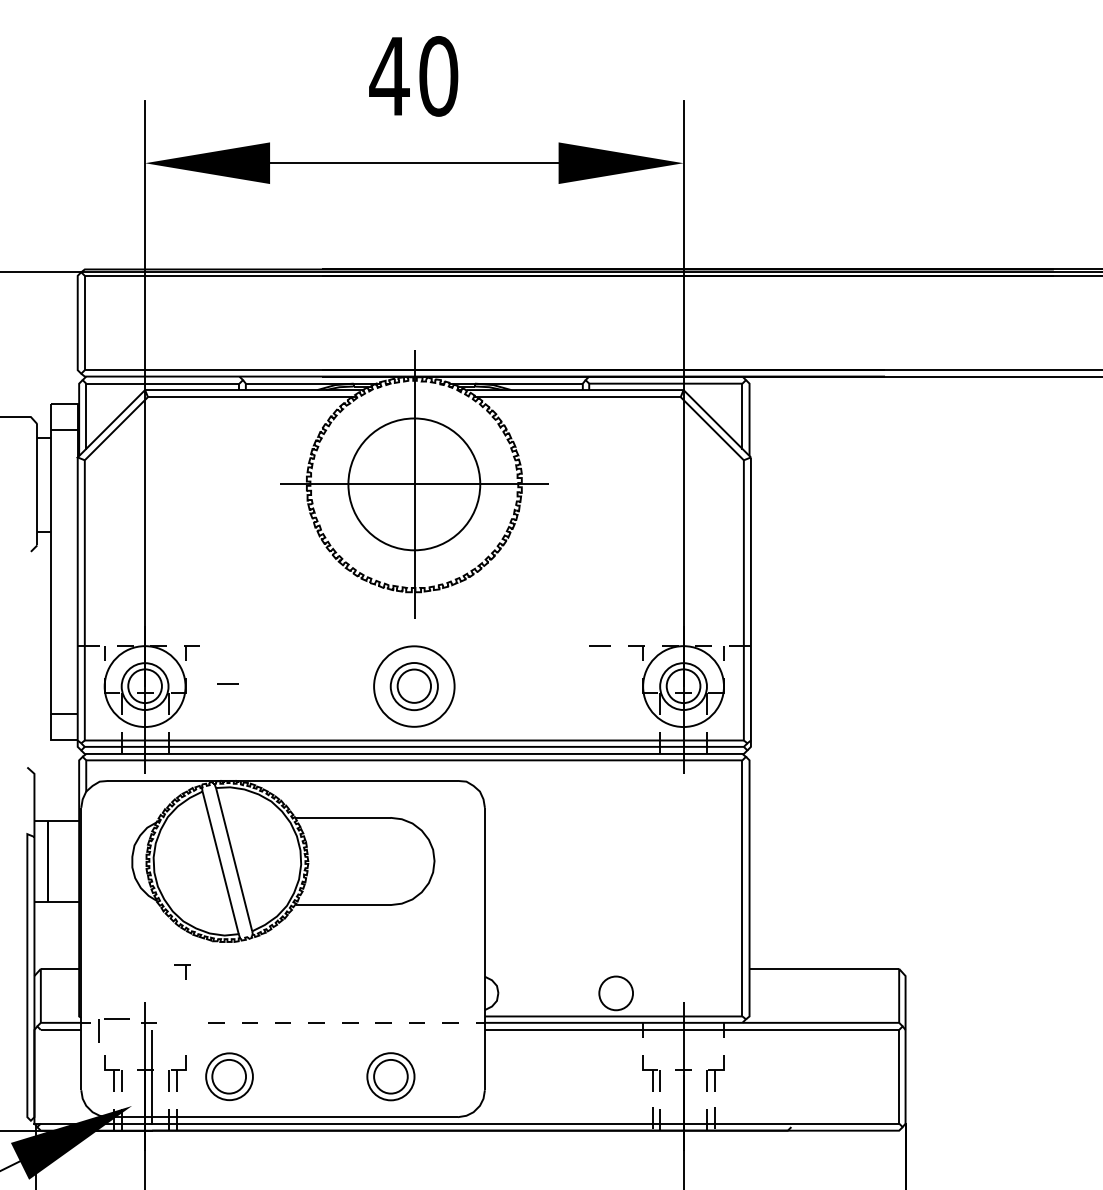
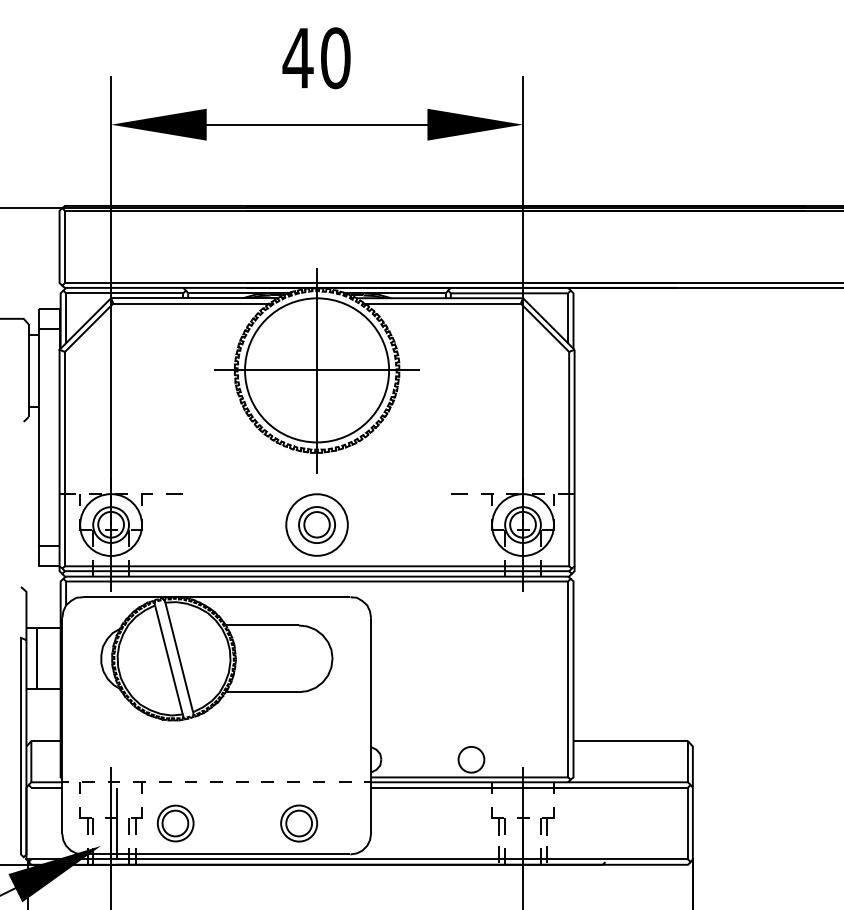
circle: (414, 484) -> (317, 370), size x1.43
line: (227, 683) -> (174, 493), moved
part: (182, 972) -> (139, 787), moved
part: (112, 1029) -> (86, 787), size x0.62

